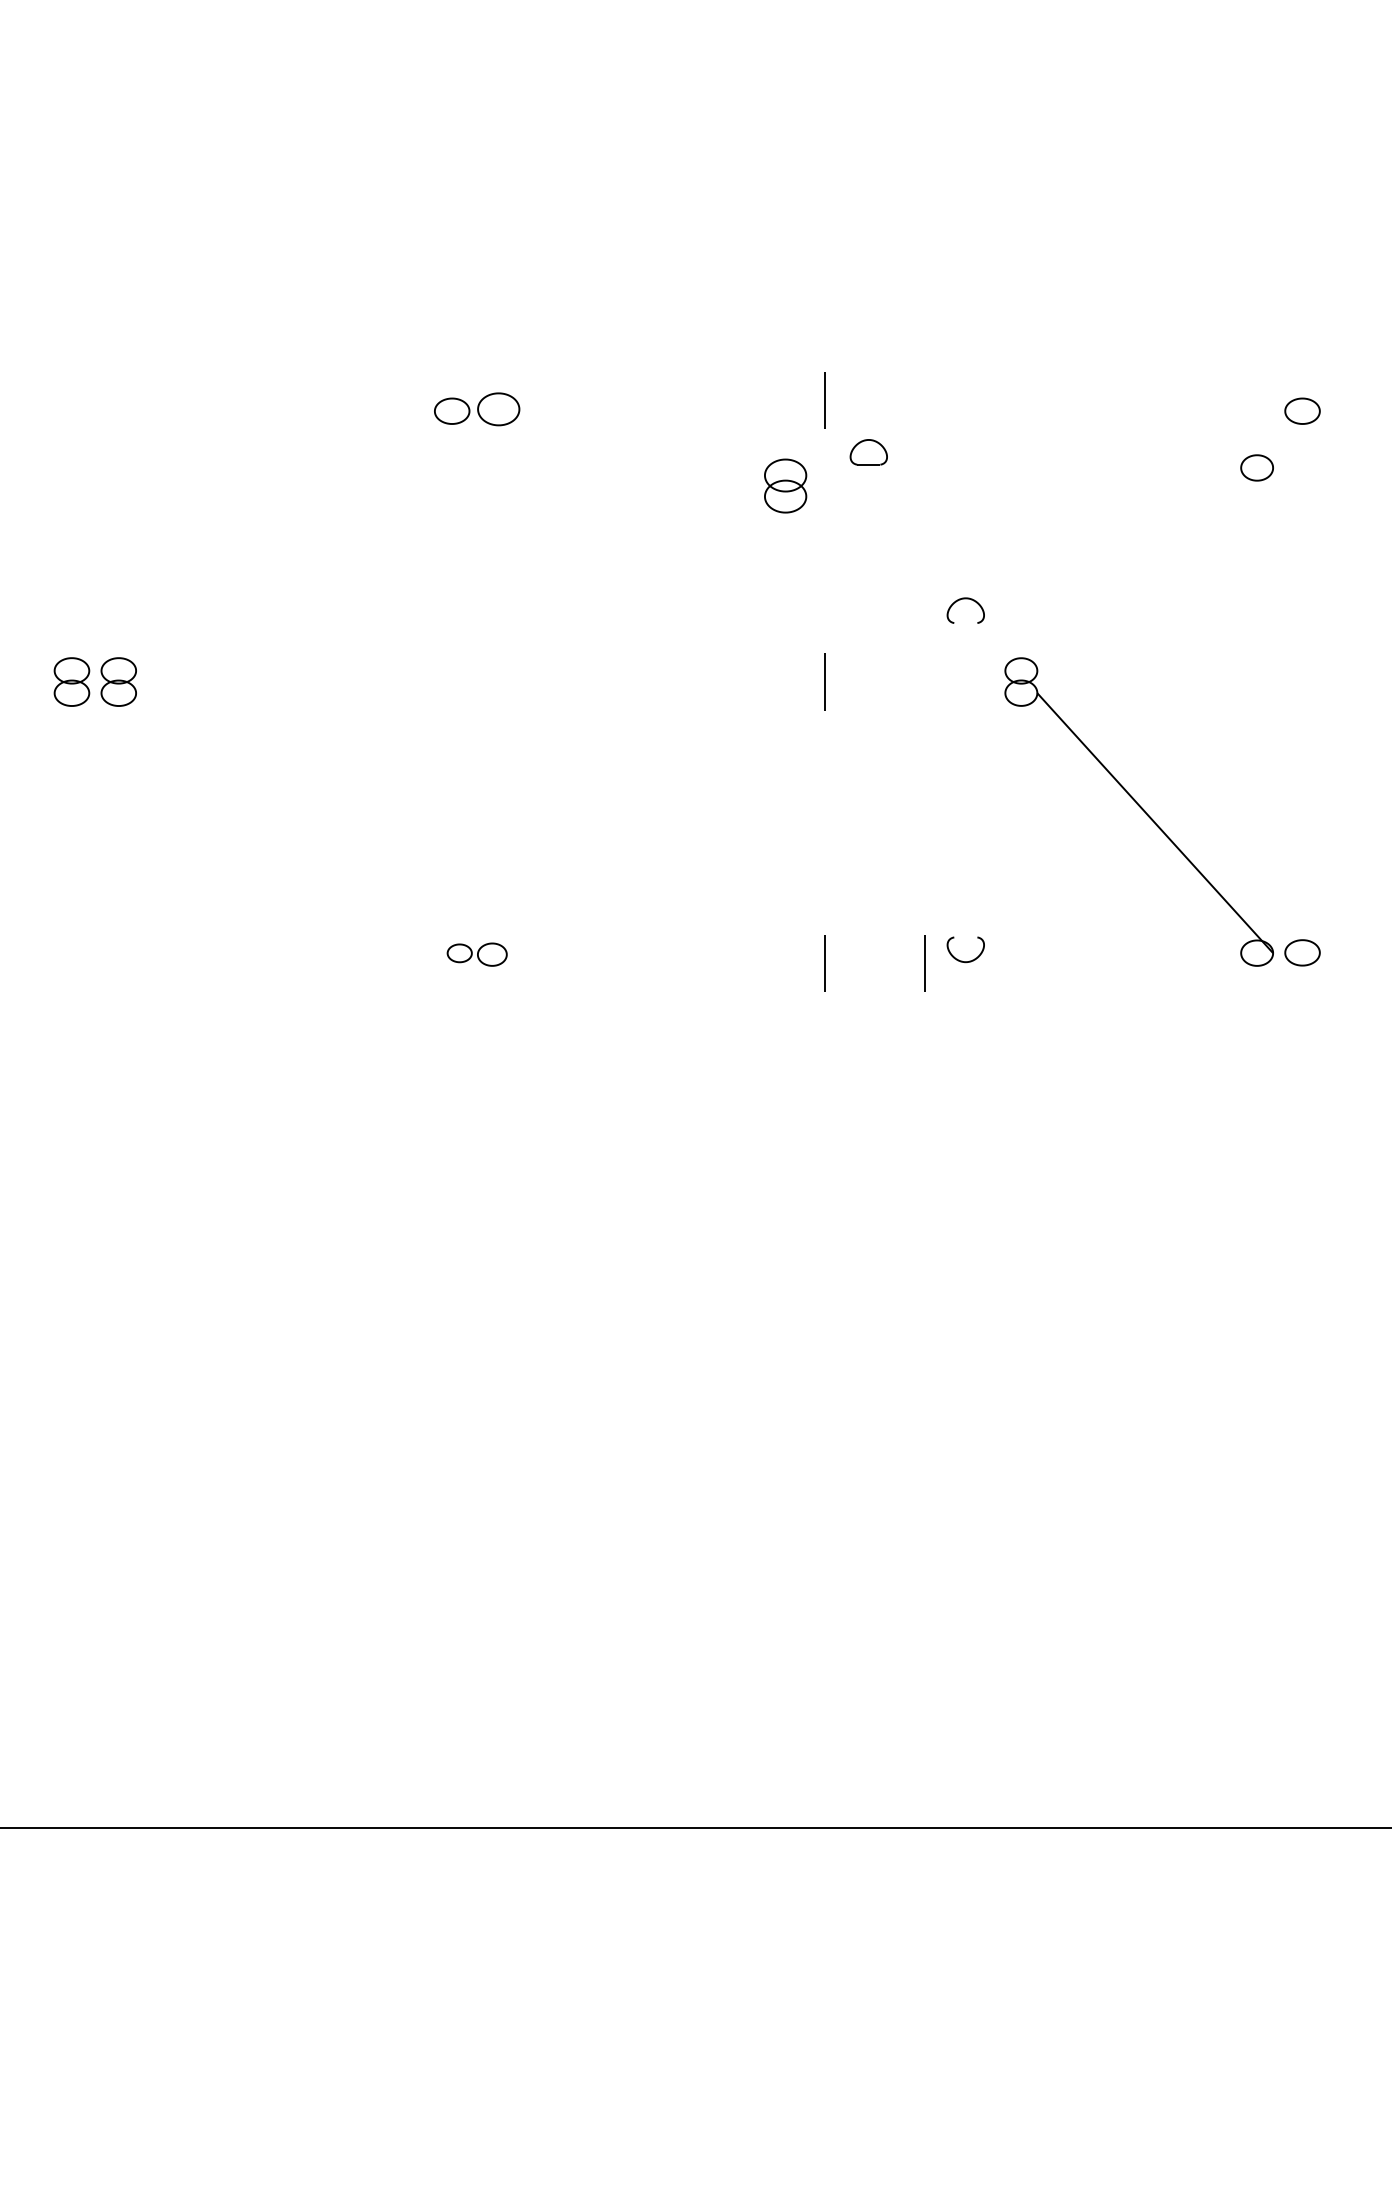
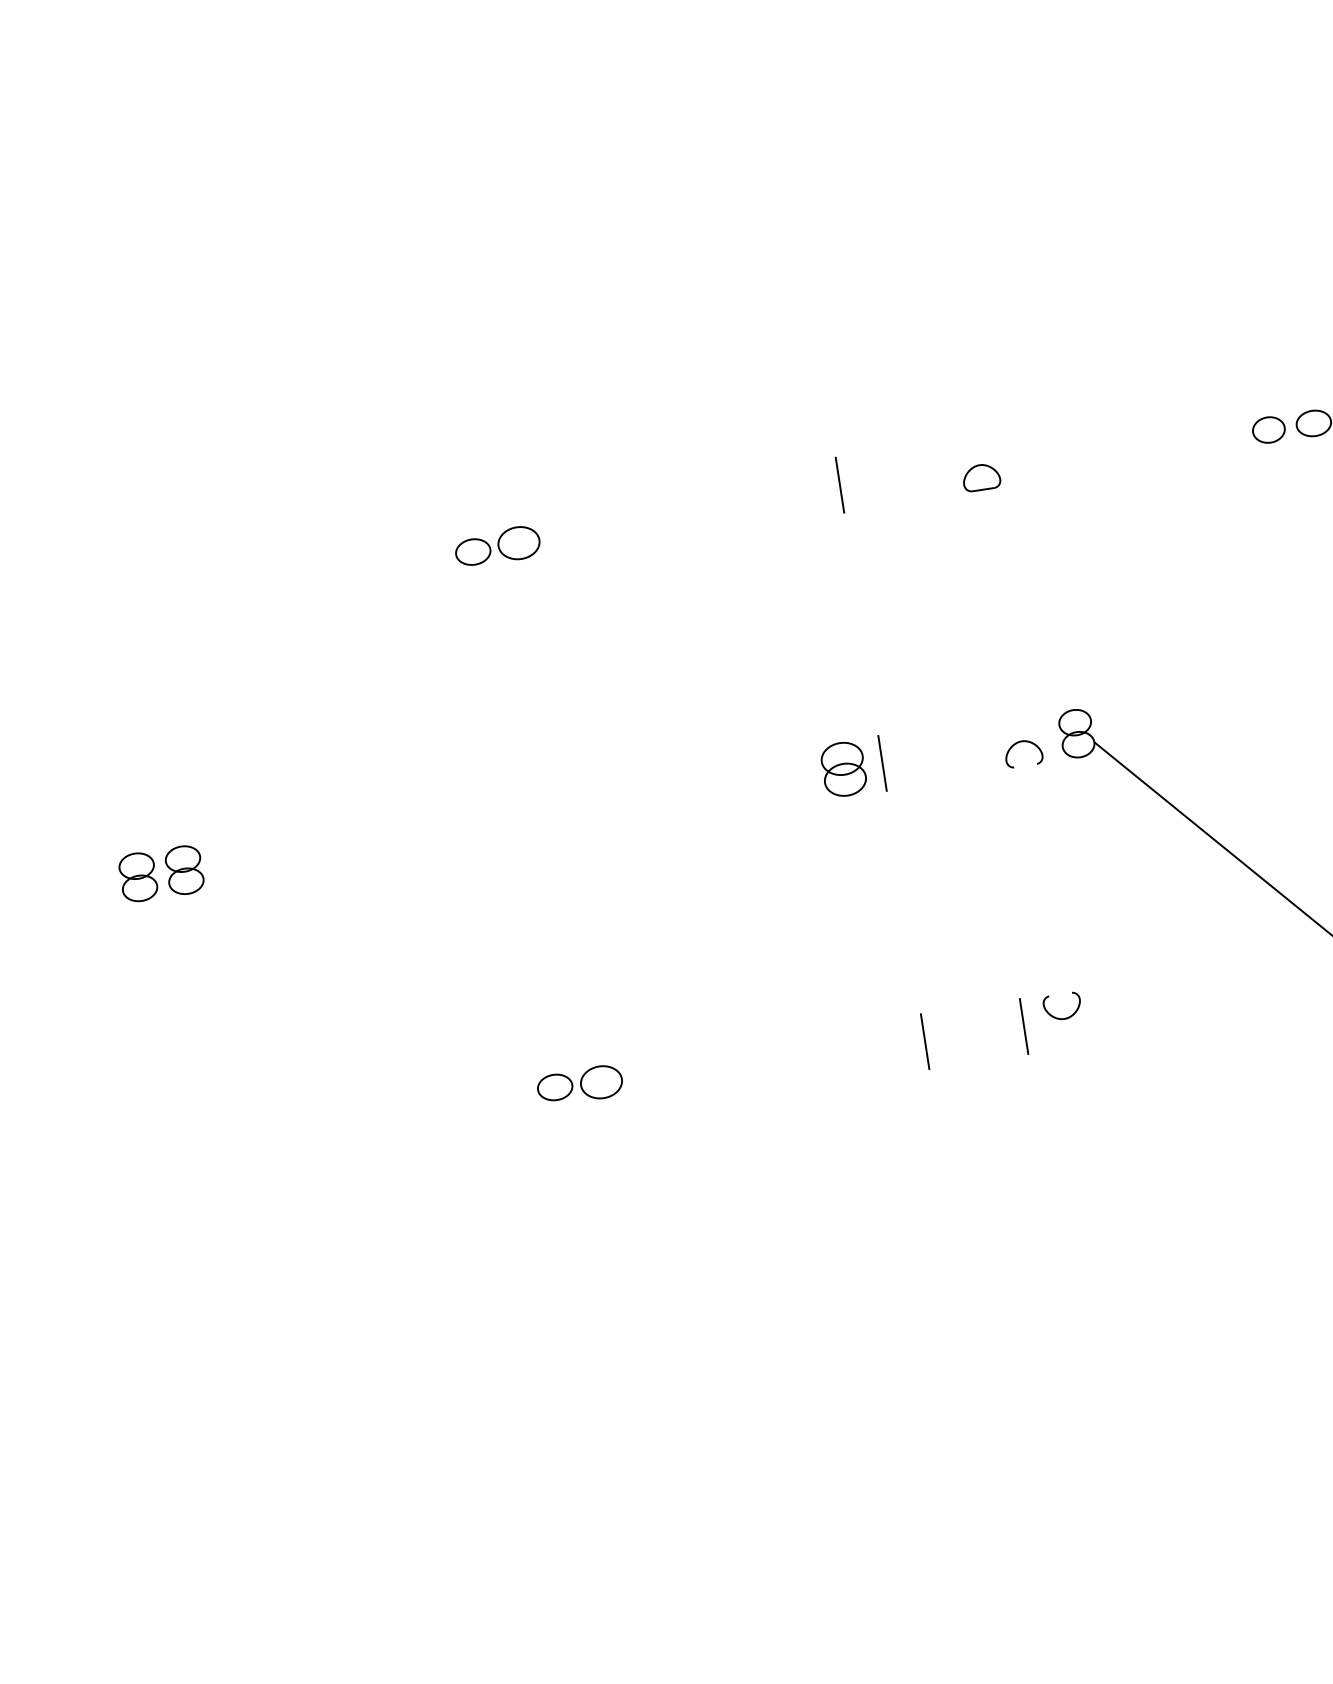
part: (868, 452) -> (981, 477), moved
part: (1256, 467) -> (1268, 429), moved
part: (785, 485) -> (843, 768), moved
curve: (965, 599) -> (1021, 742), moved
part: (477, 954) -> (580, 1085), size x1.43

